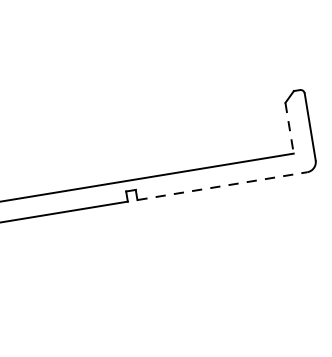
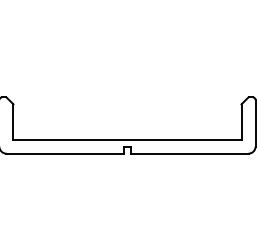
line: (289, 127) -> (241, 121), dashed -> solid
line: (222, 185) -> (189, 153), dashed -> solid

